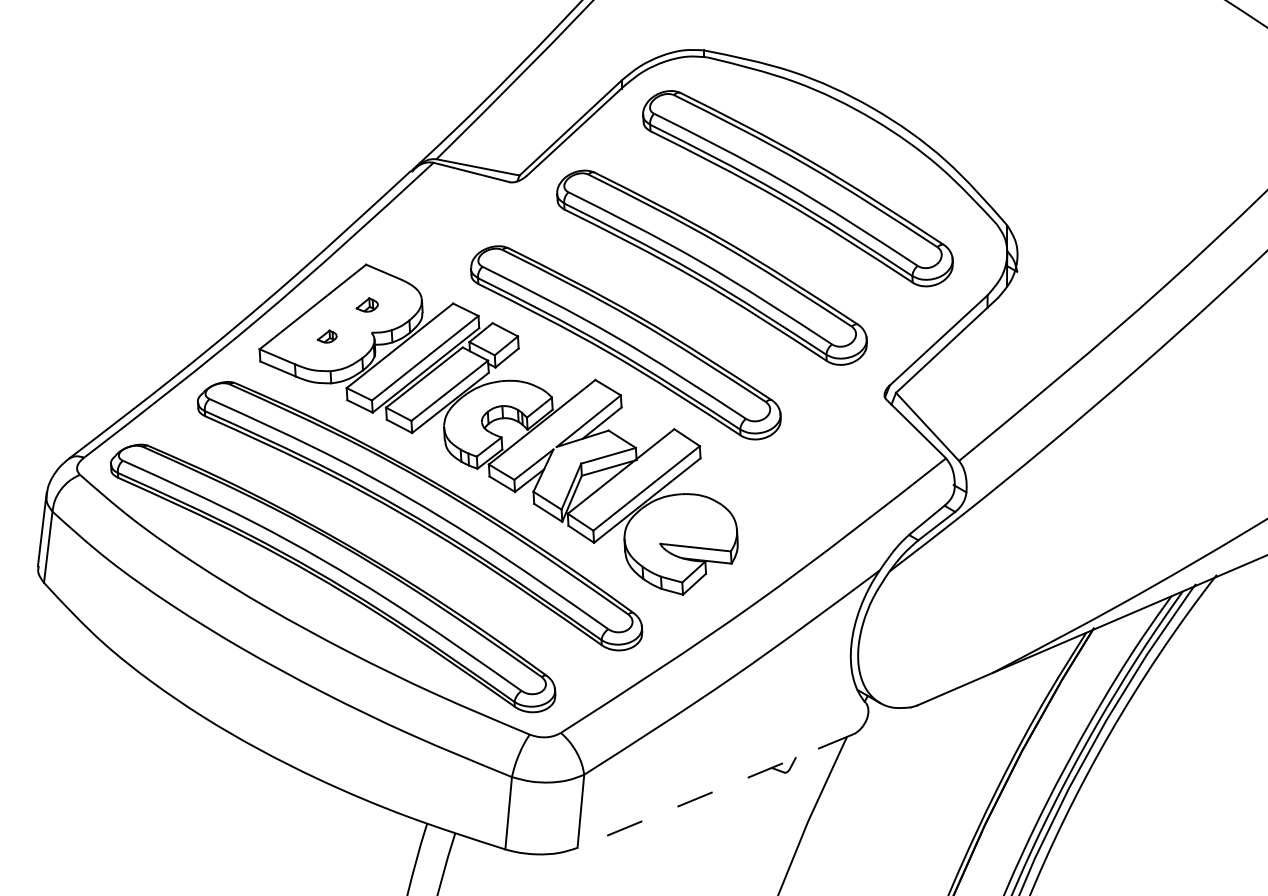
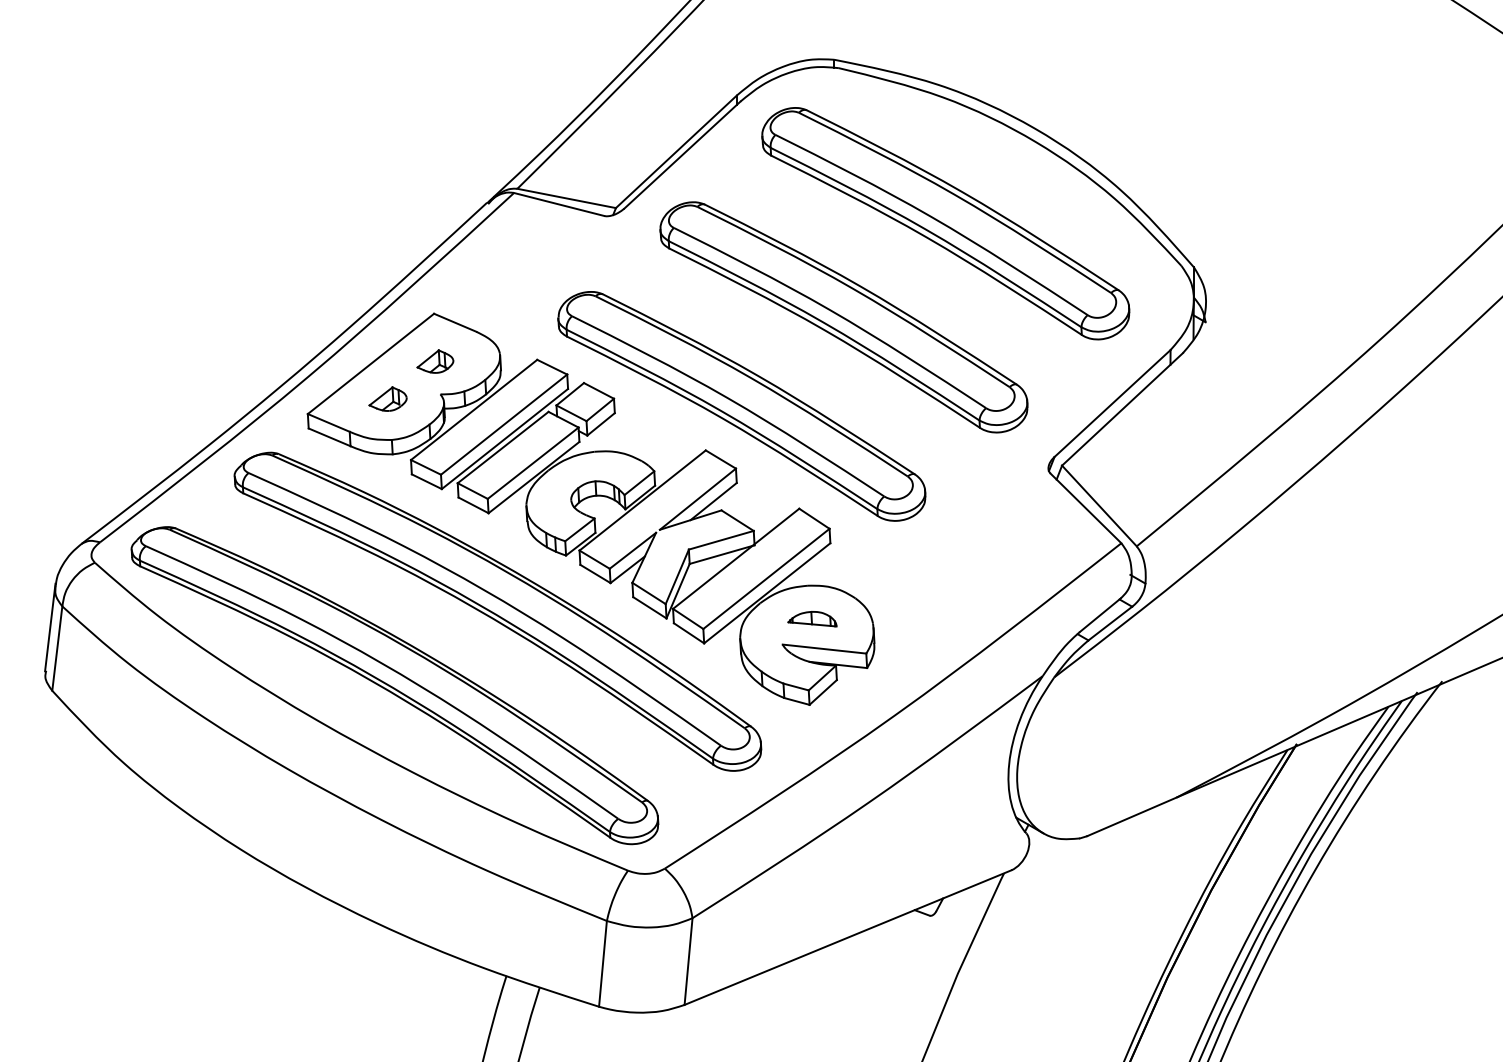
part: (367, 304) -> (435, 361), size x1.43
part: (326, 336) -> (387, 398), size x1.67
part: (685, 522) -> (812, 619), added
line: (715, 791) -> (847, 937), dashed -> solid

